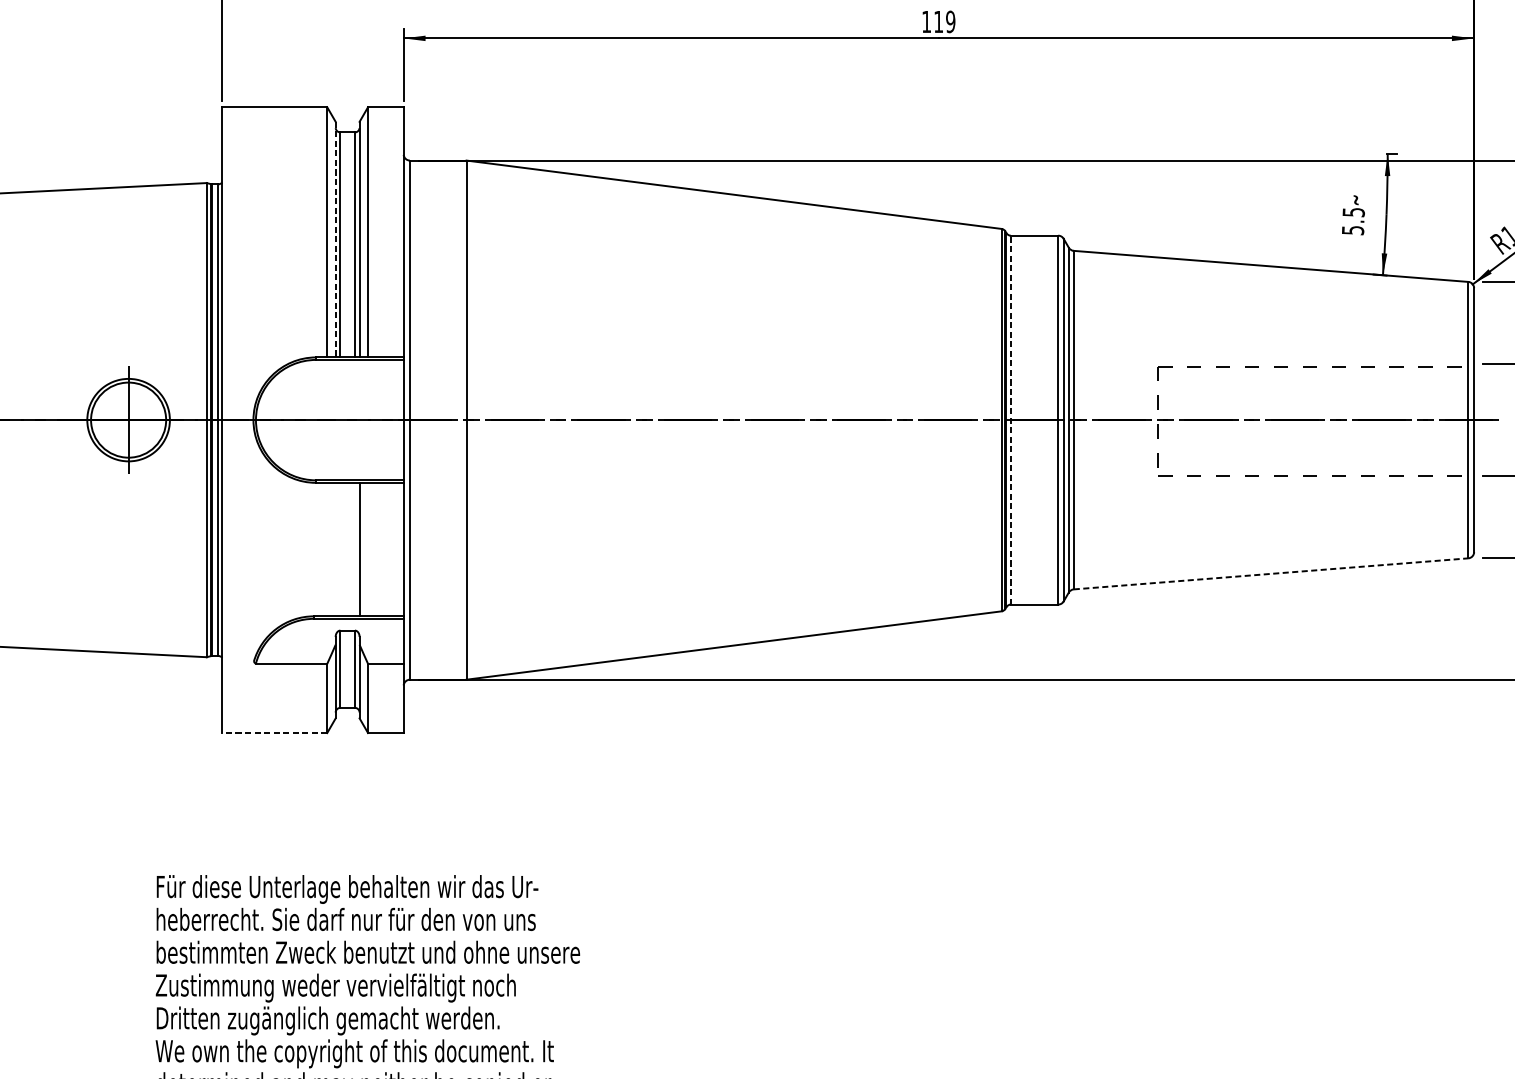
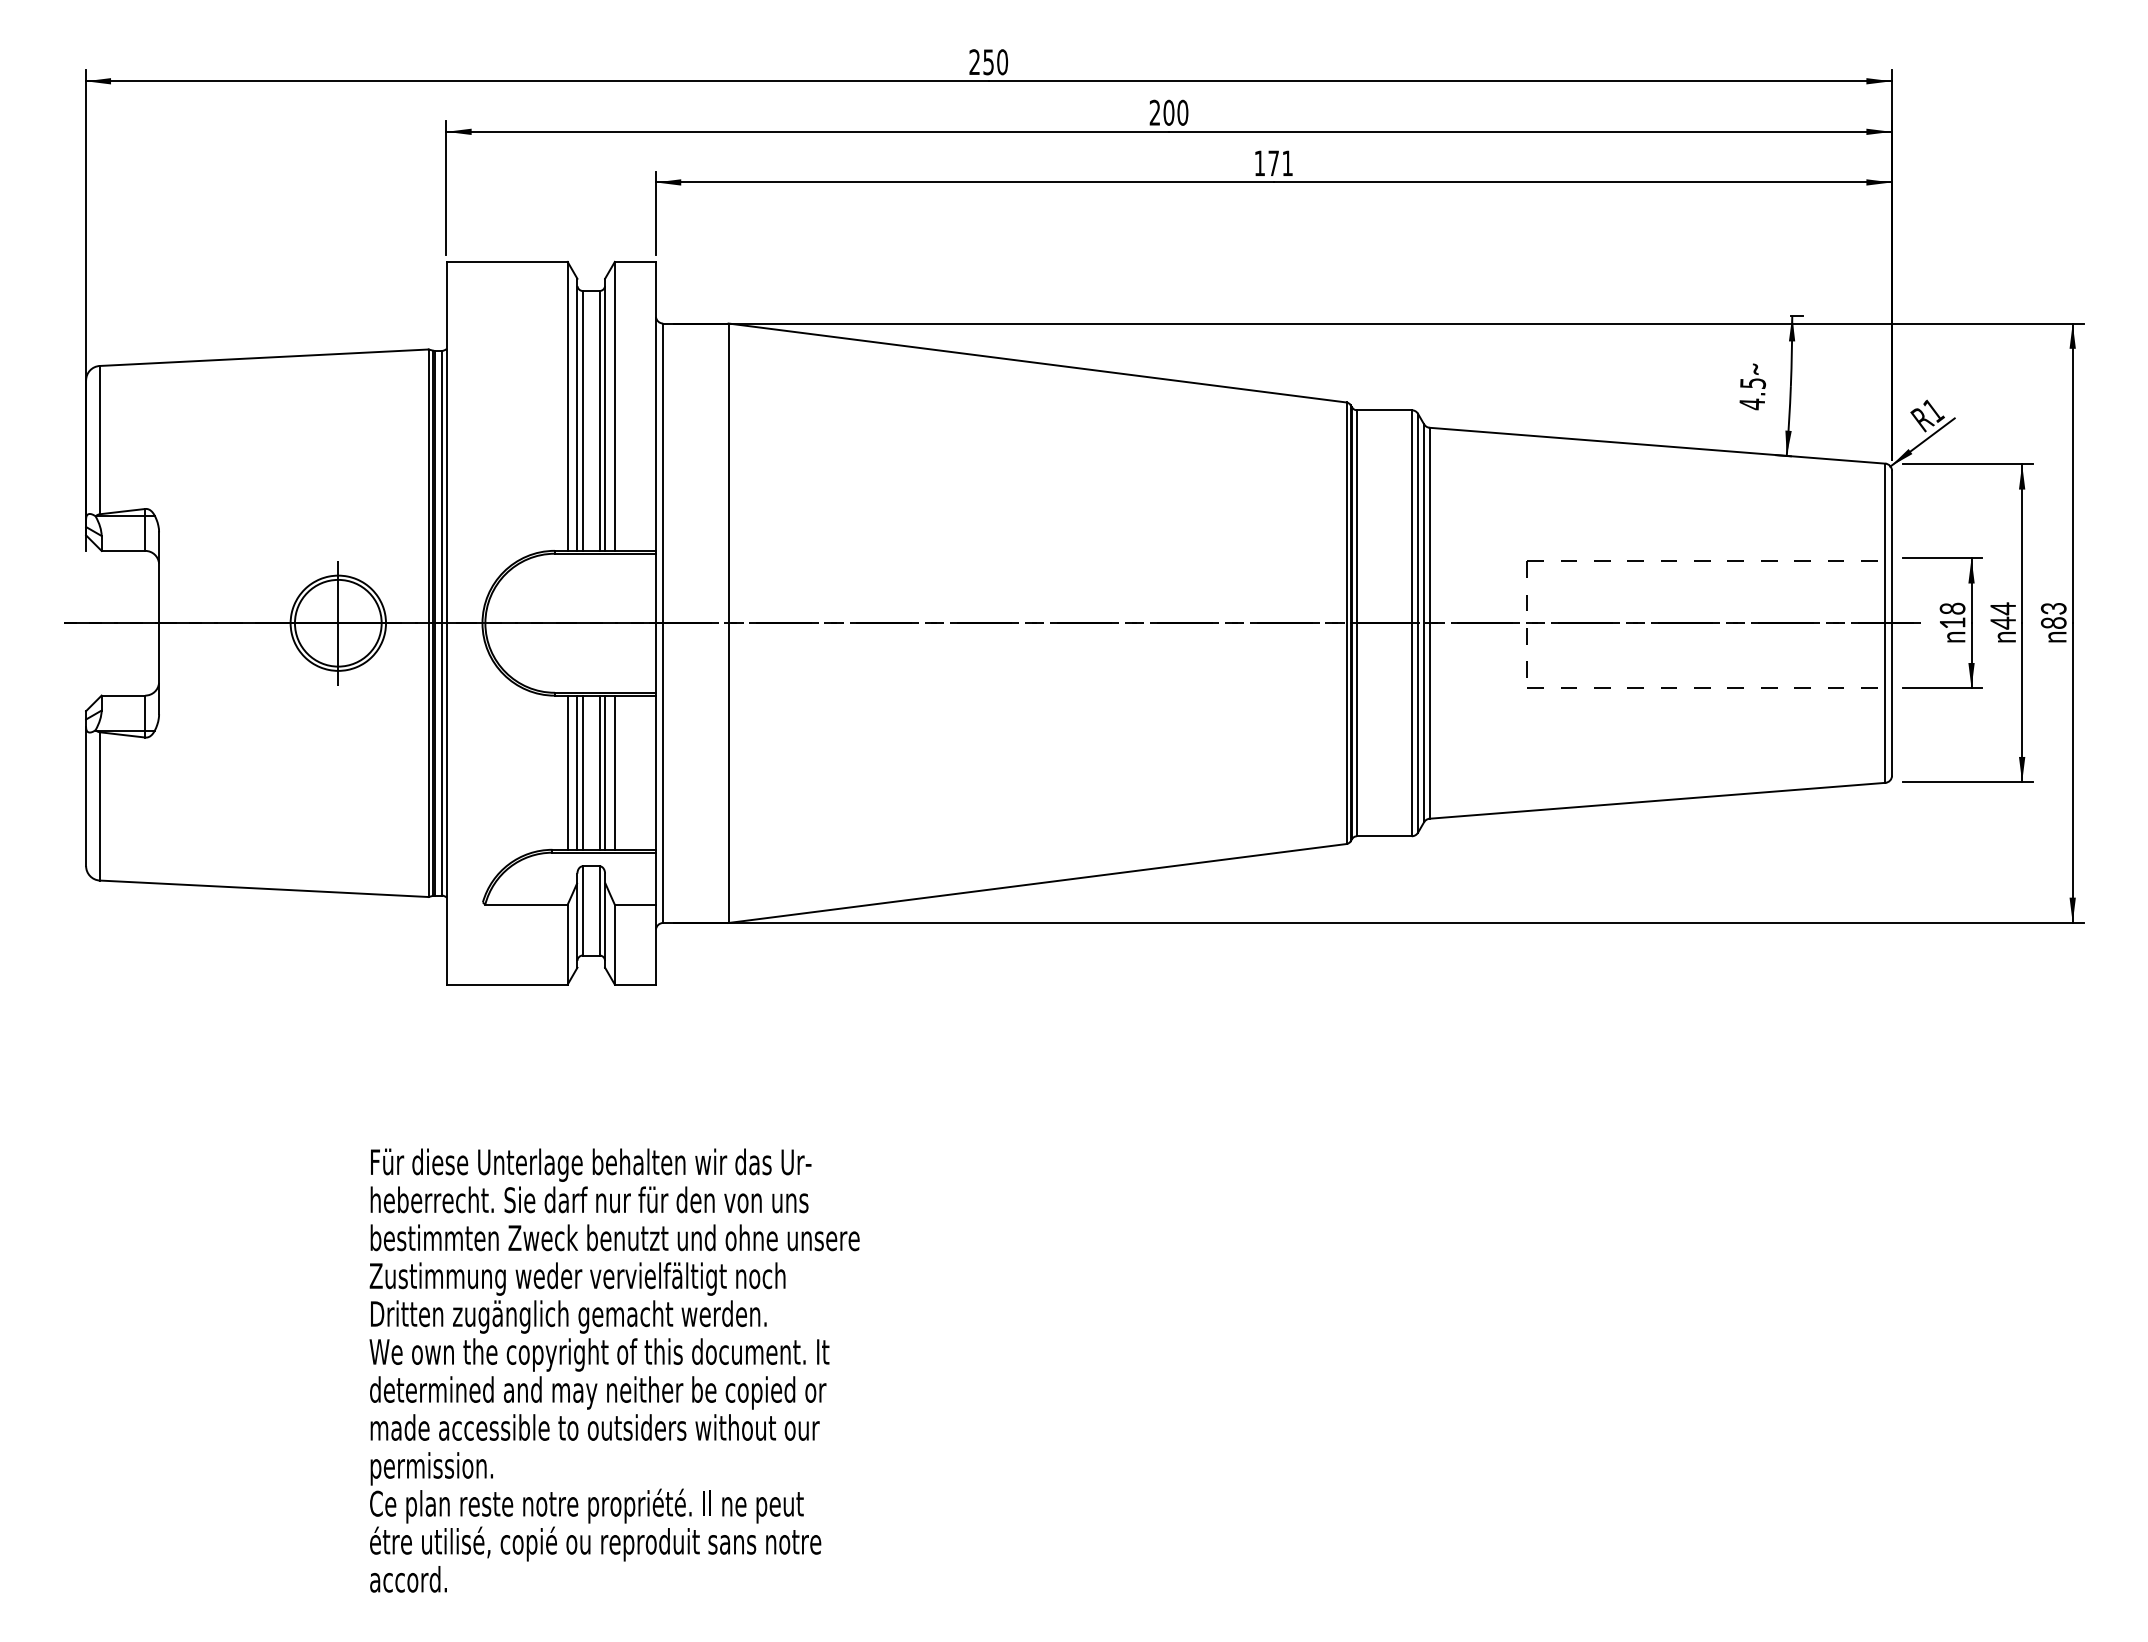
text: (944, 21) -> (1280, 163), 119 -> 171
text: (1353, 230) -> (1752, 404), 5.5 -> 4.5
line: (335, 240) -> (577, 415), dashed -> solid
line: (1011, 419) -> (1357, 622), dashed -> solid
line: (327, 549) -> (567, 772), added
line: (335, 549) -> (577, 772), added
line: (340, 549) -> (582, 772), added
line: (354, 549) -> (599, 772), added
line: (367, 549) -> (614, 772), added
line: (1271, 573) -> (1657, 800), dashed -> solid
line: (274, 732) -> (506, 984), dashed -> solid

